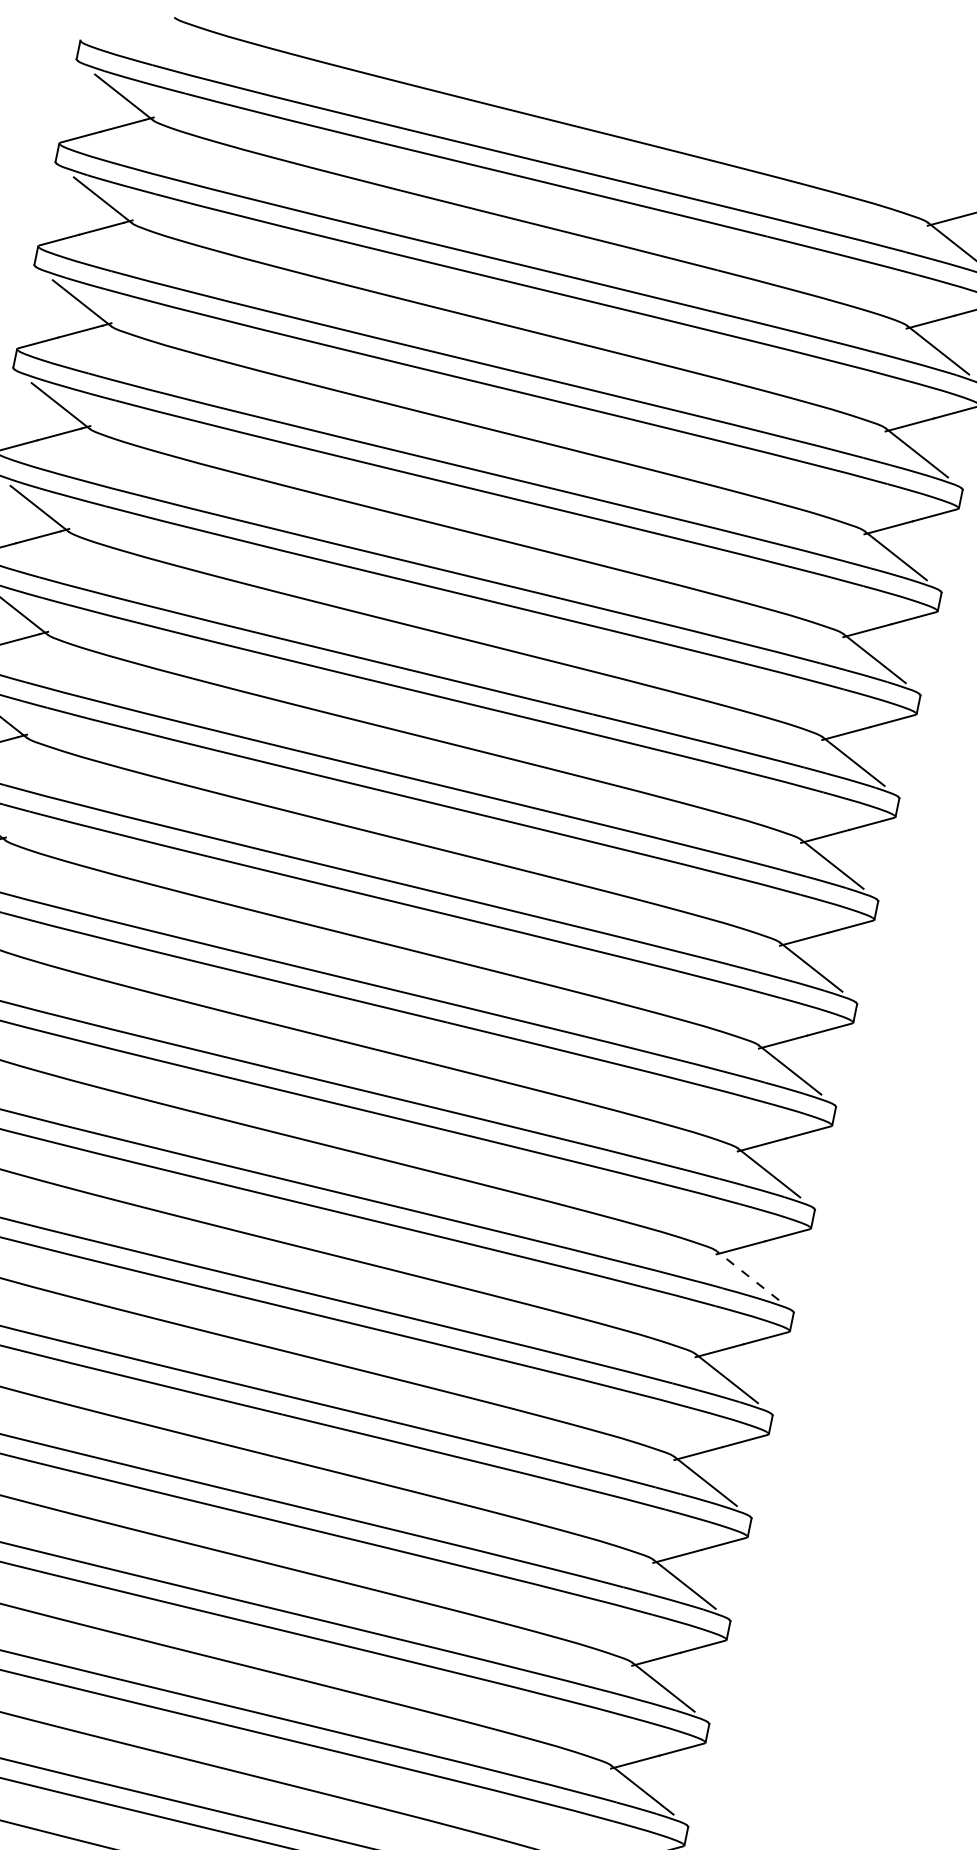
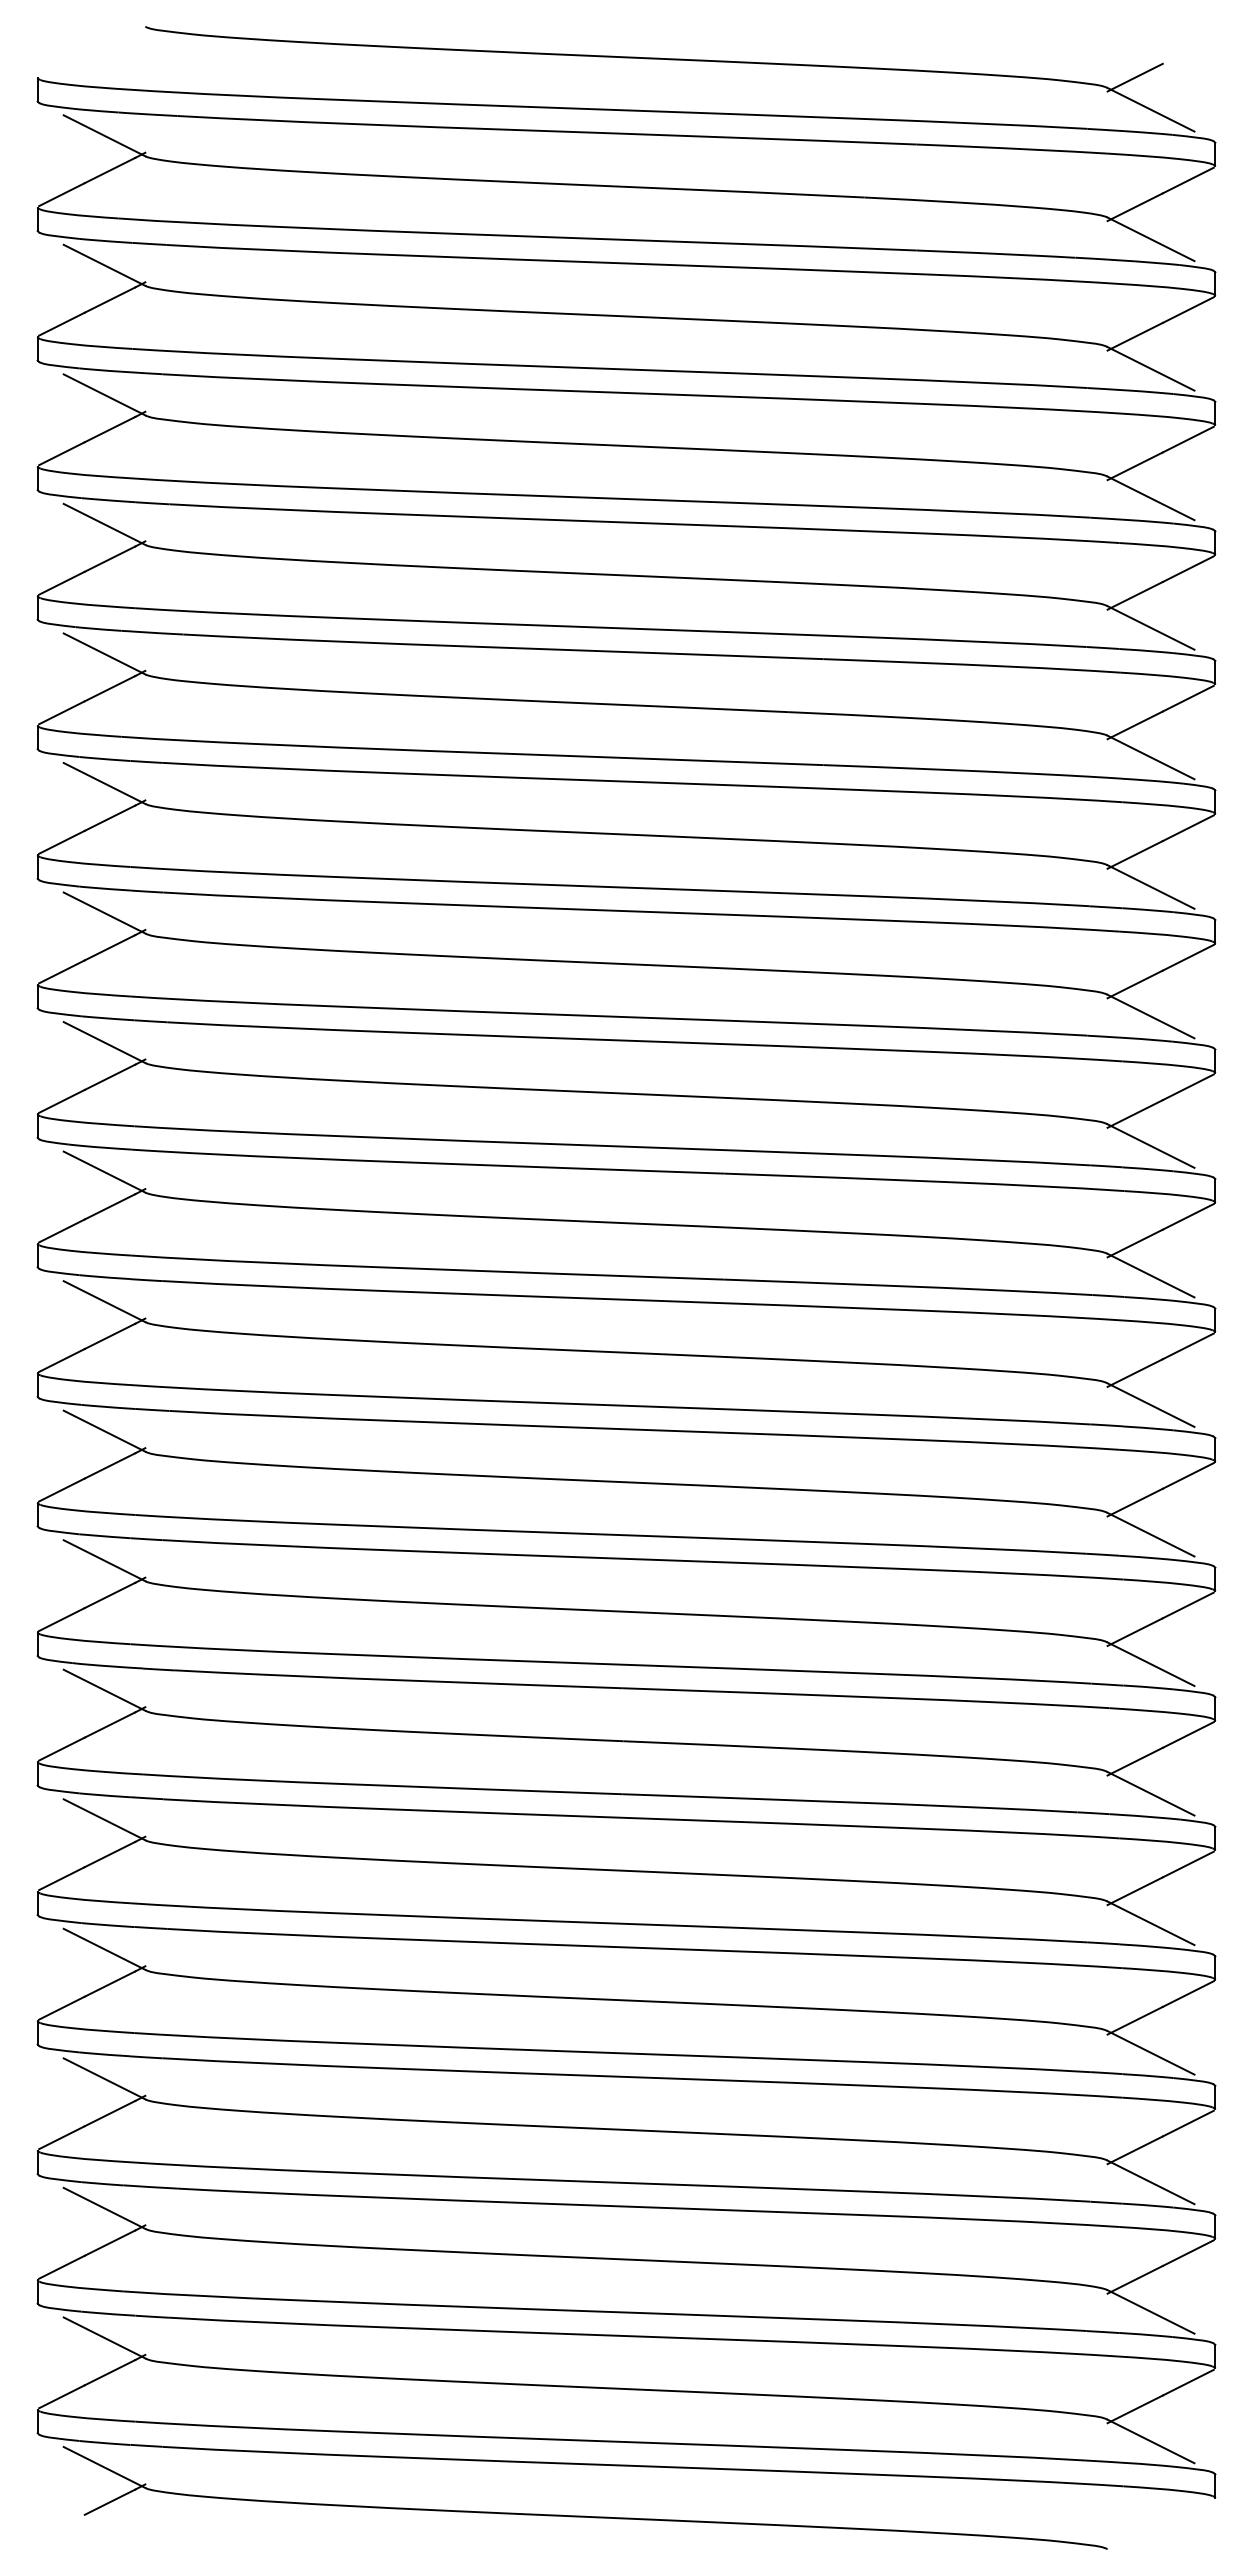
line: (748, 1276) -> (1151, 1405), dashed -> solid

